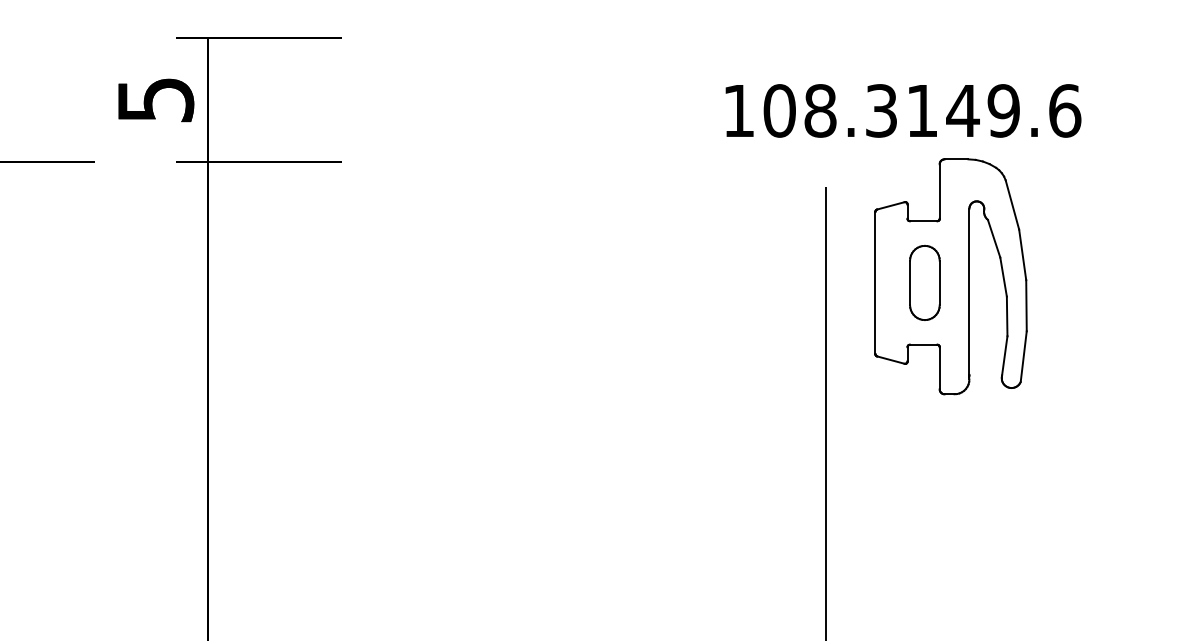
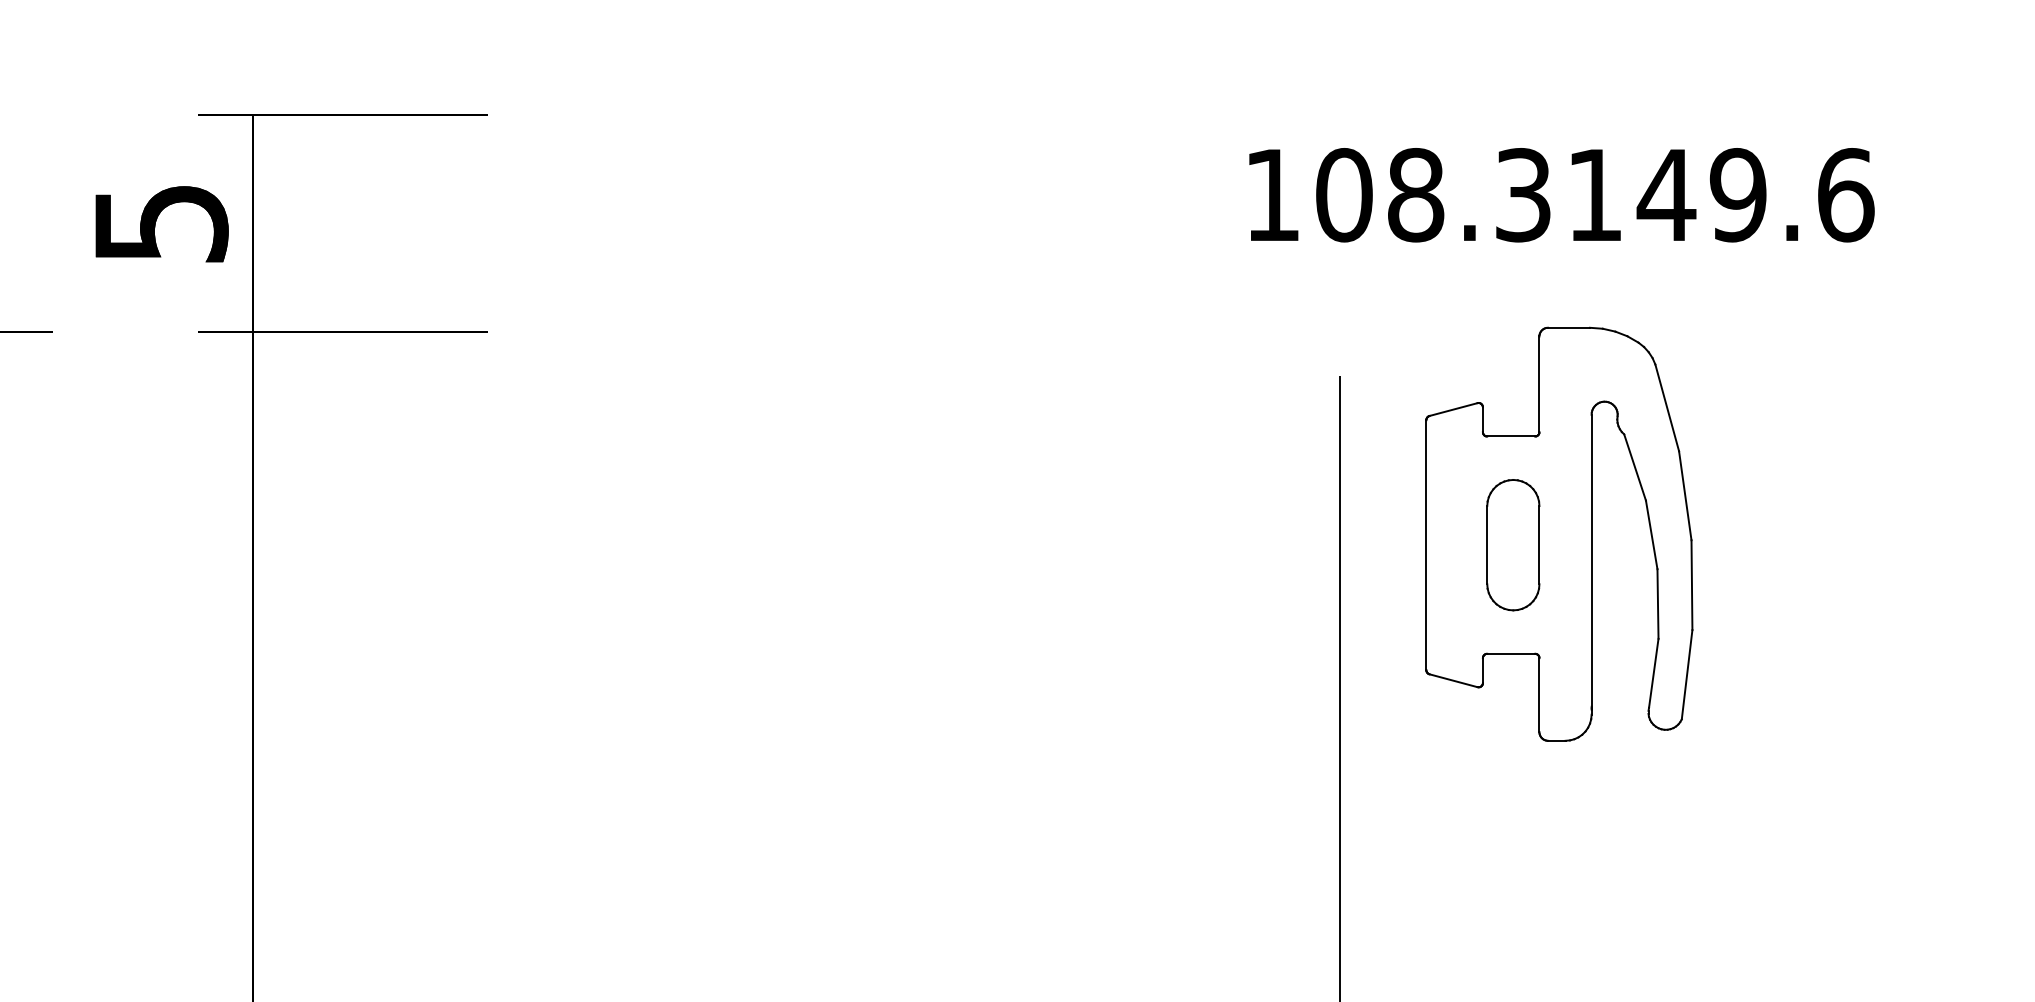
text: (903, 110) -> (1561, 194), moved

